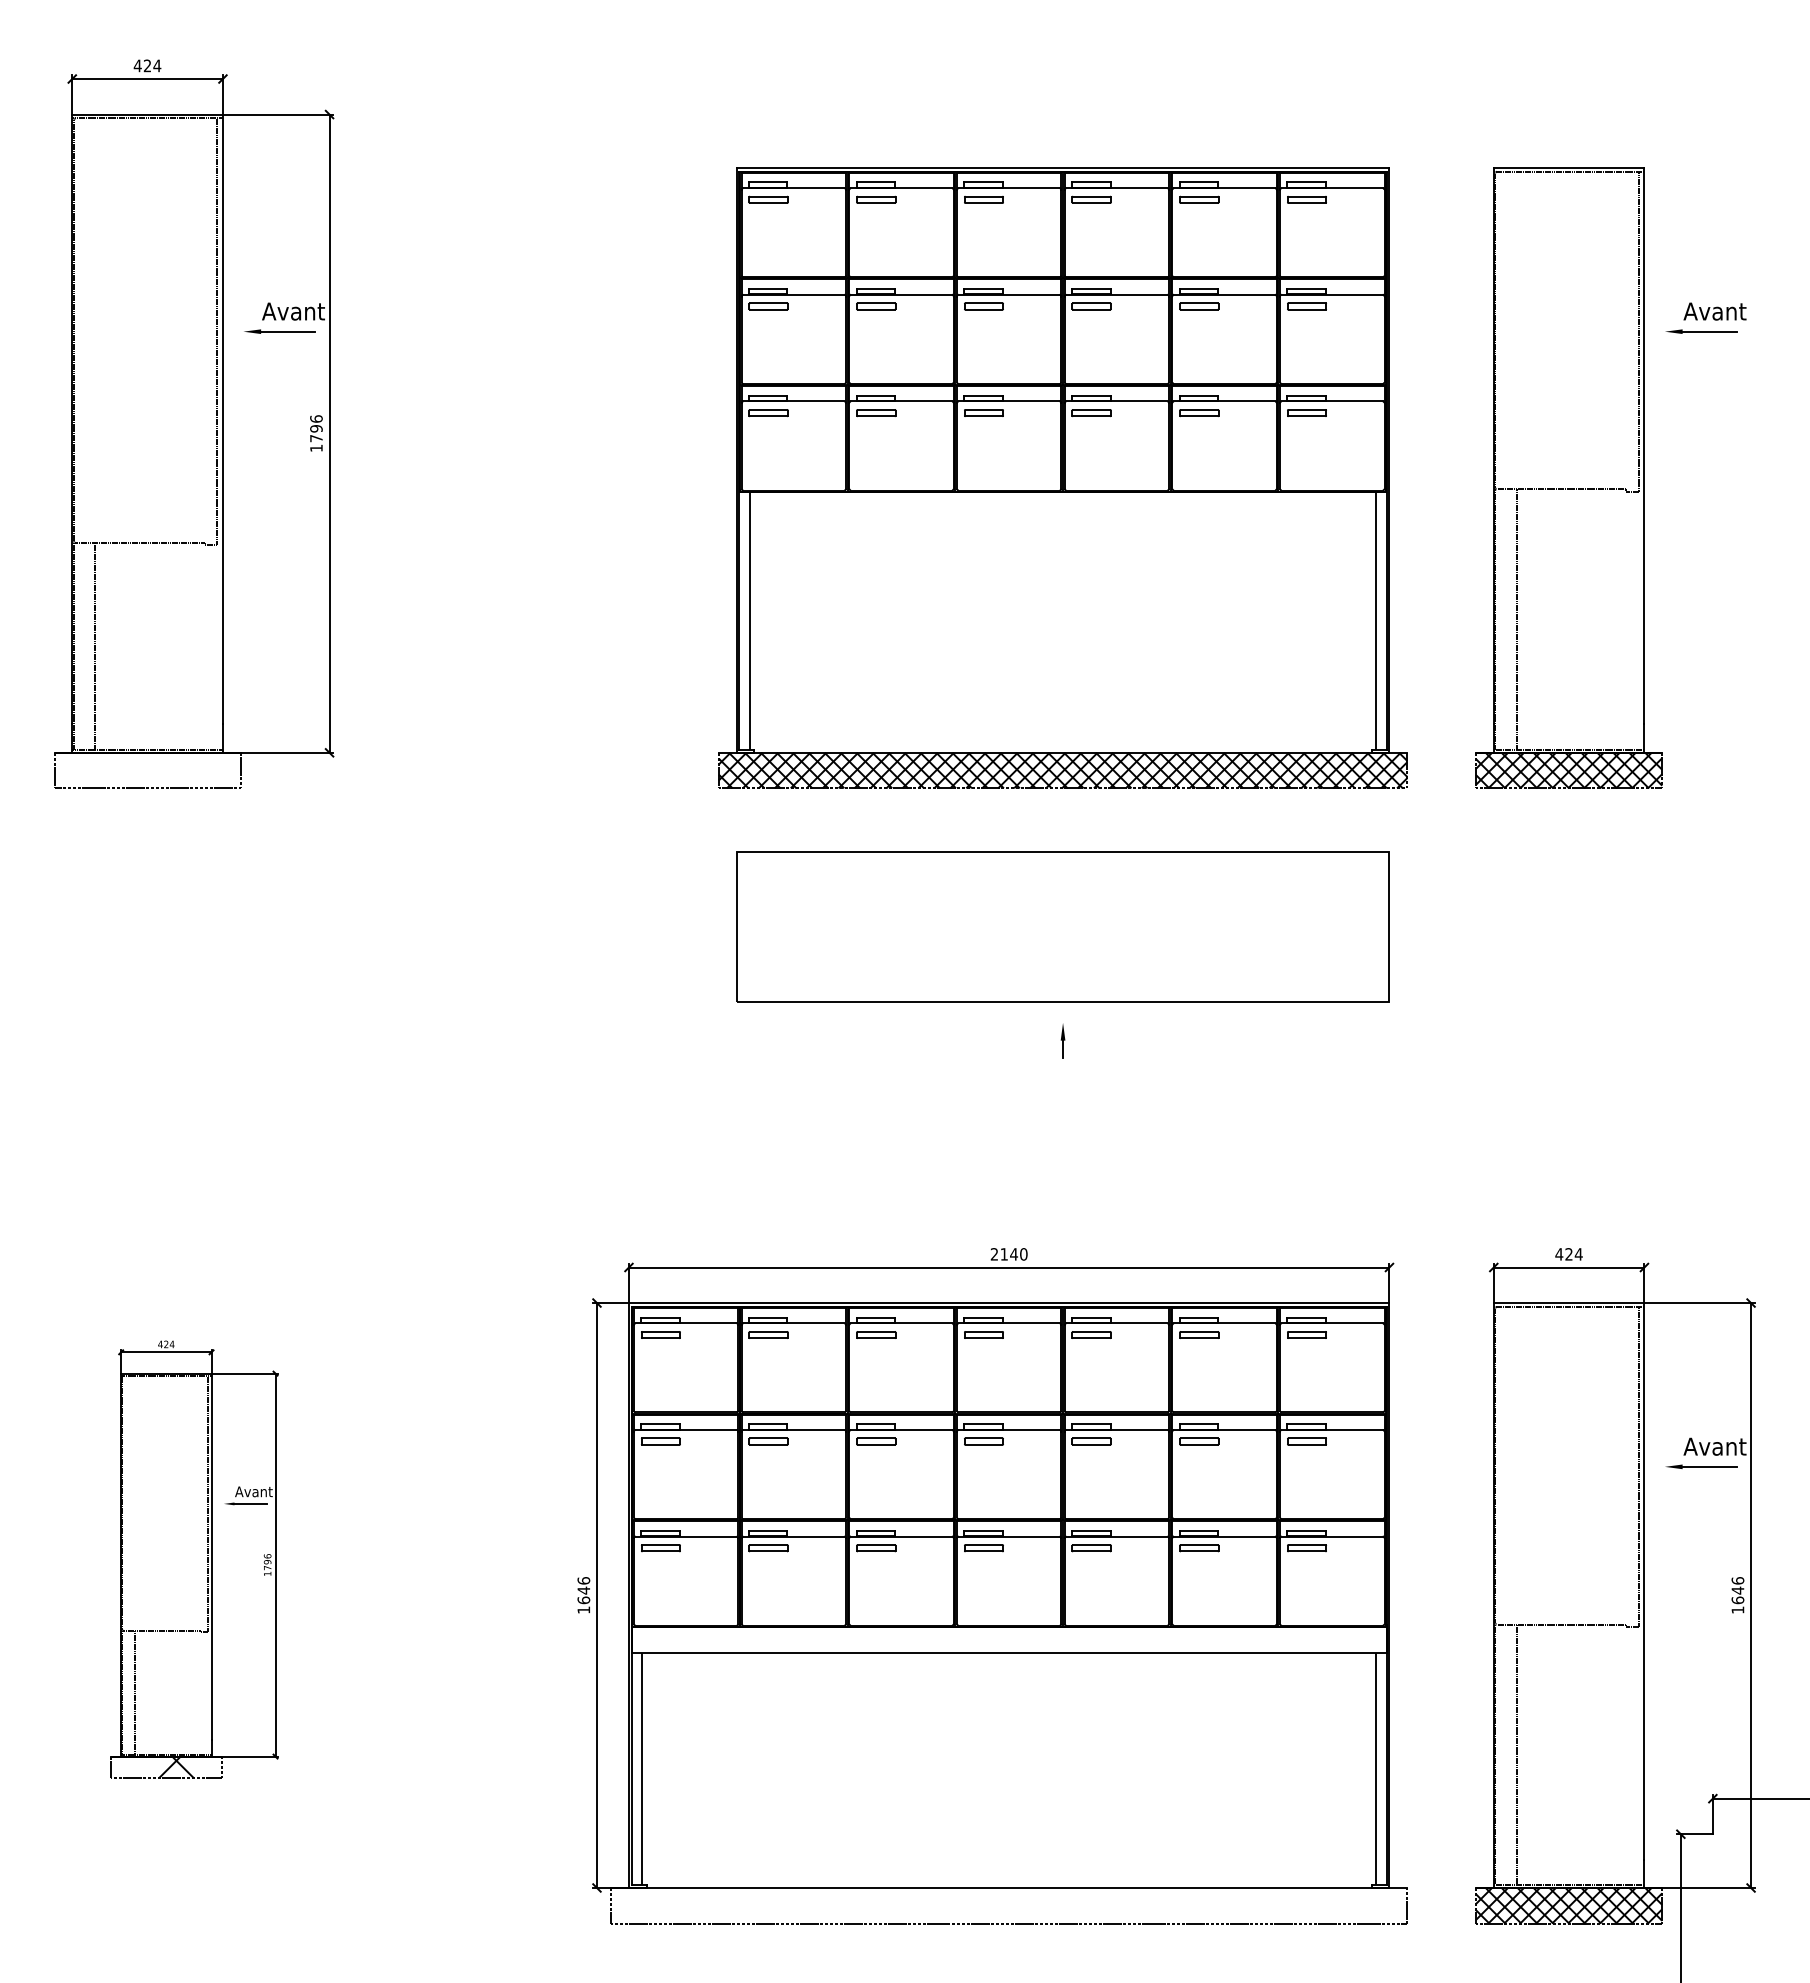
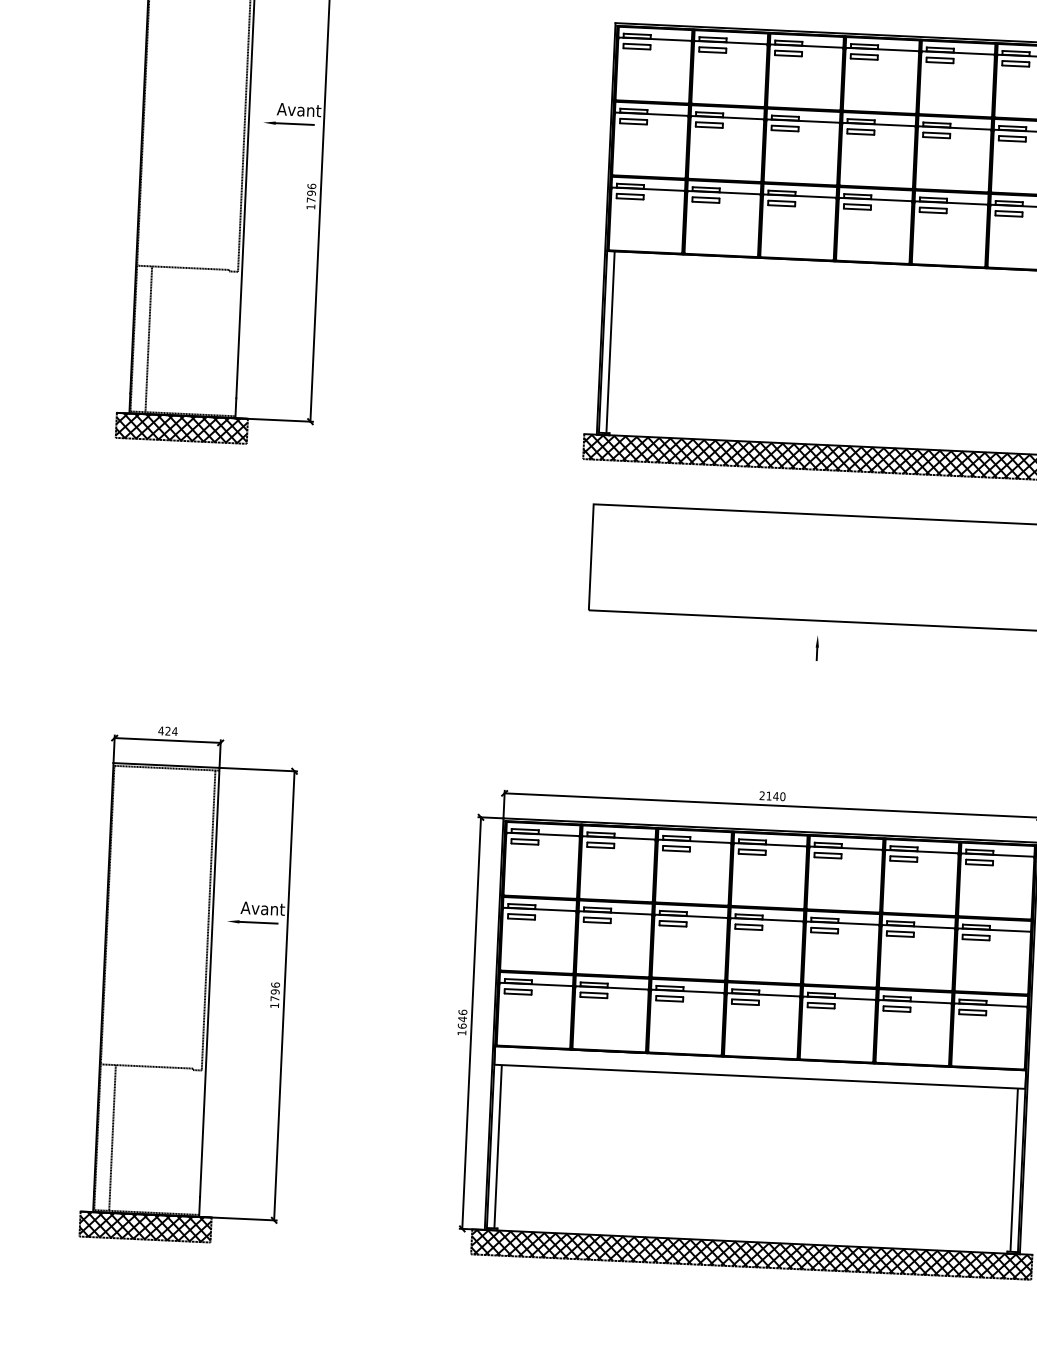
hatch: (147, 770) -> (181, 428), added
part: (194, 1559) -> (189, 984), size x1.67
hatch: (1009, 1905) -> (751, 1254), added

